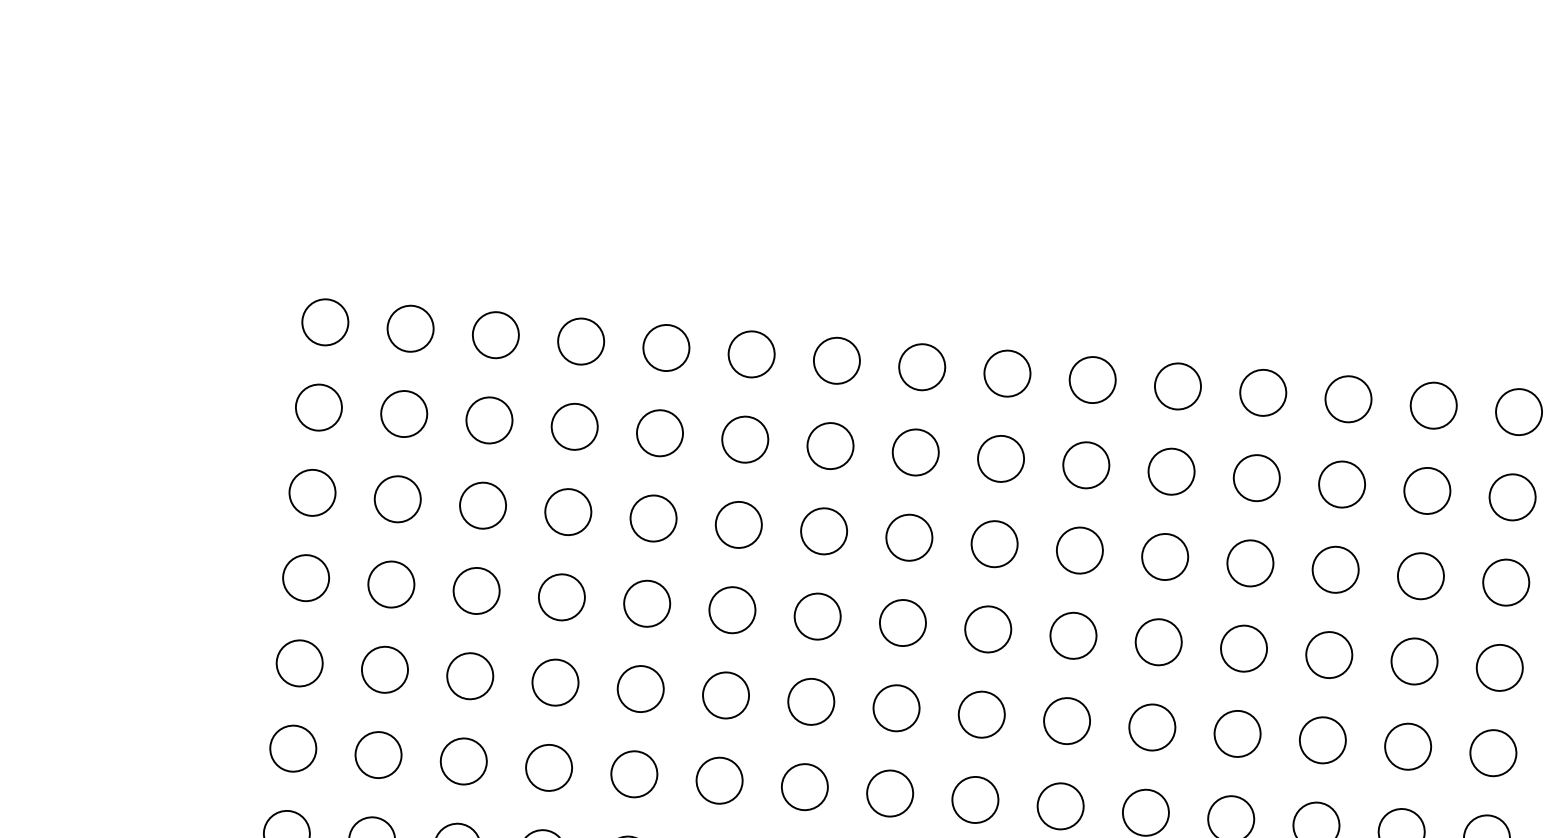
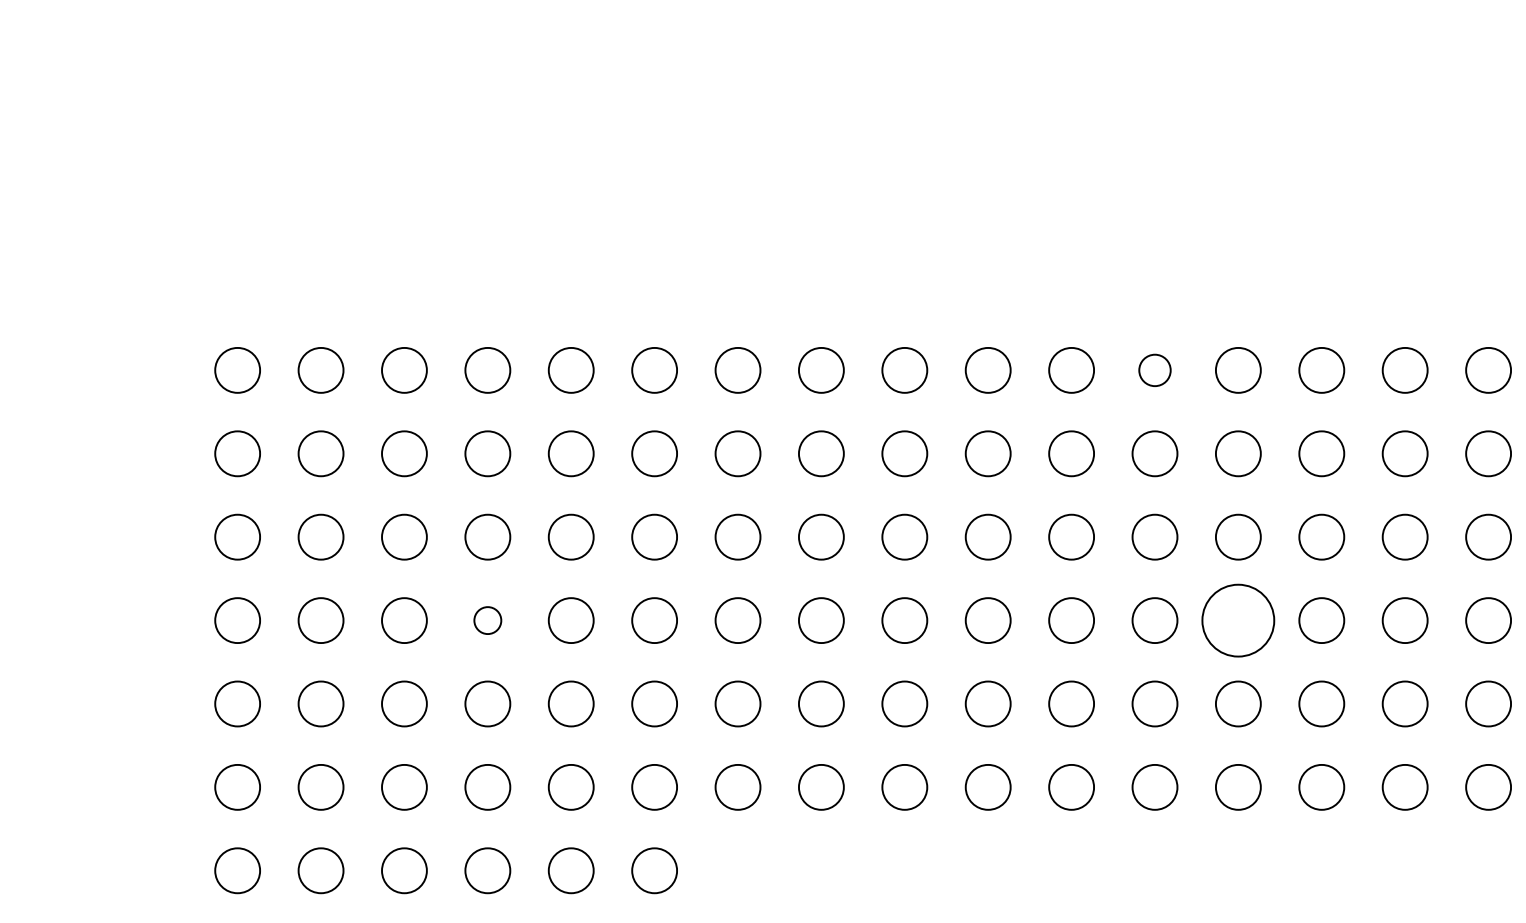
circle: (1262, 392) -> (1154, 370), size x0.7
circle: (561, 597) -> (487, 620), size x0.6
circle: (1329, 654) -> (1238, 620), size x1.6

